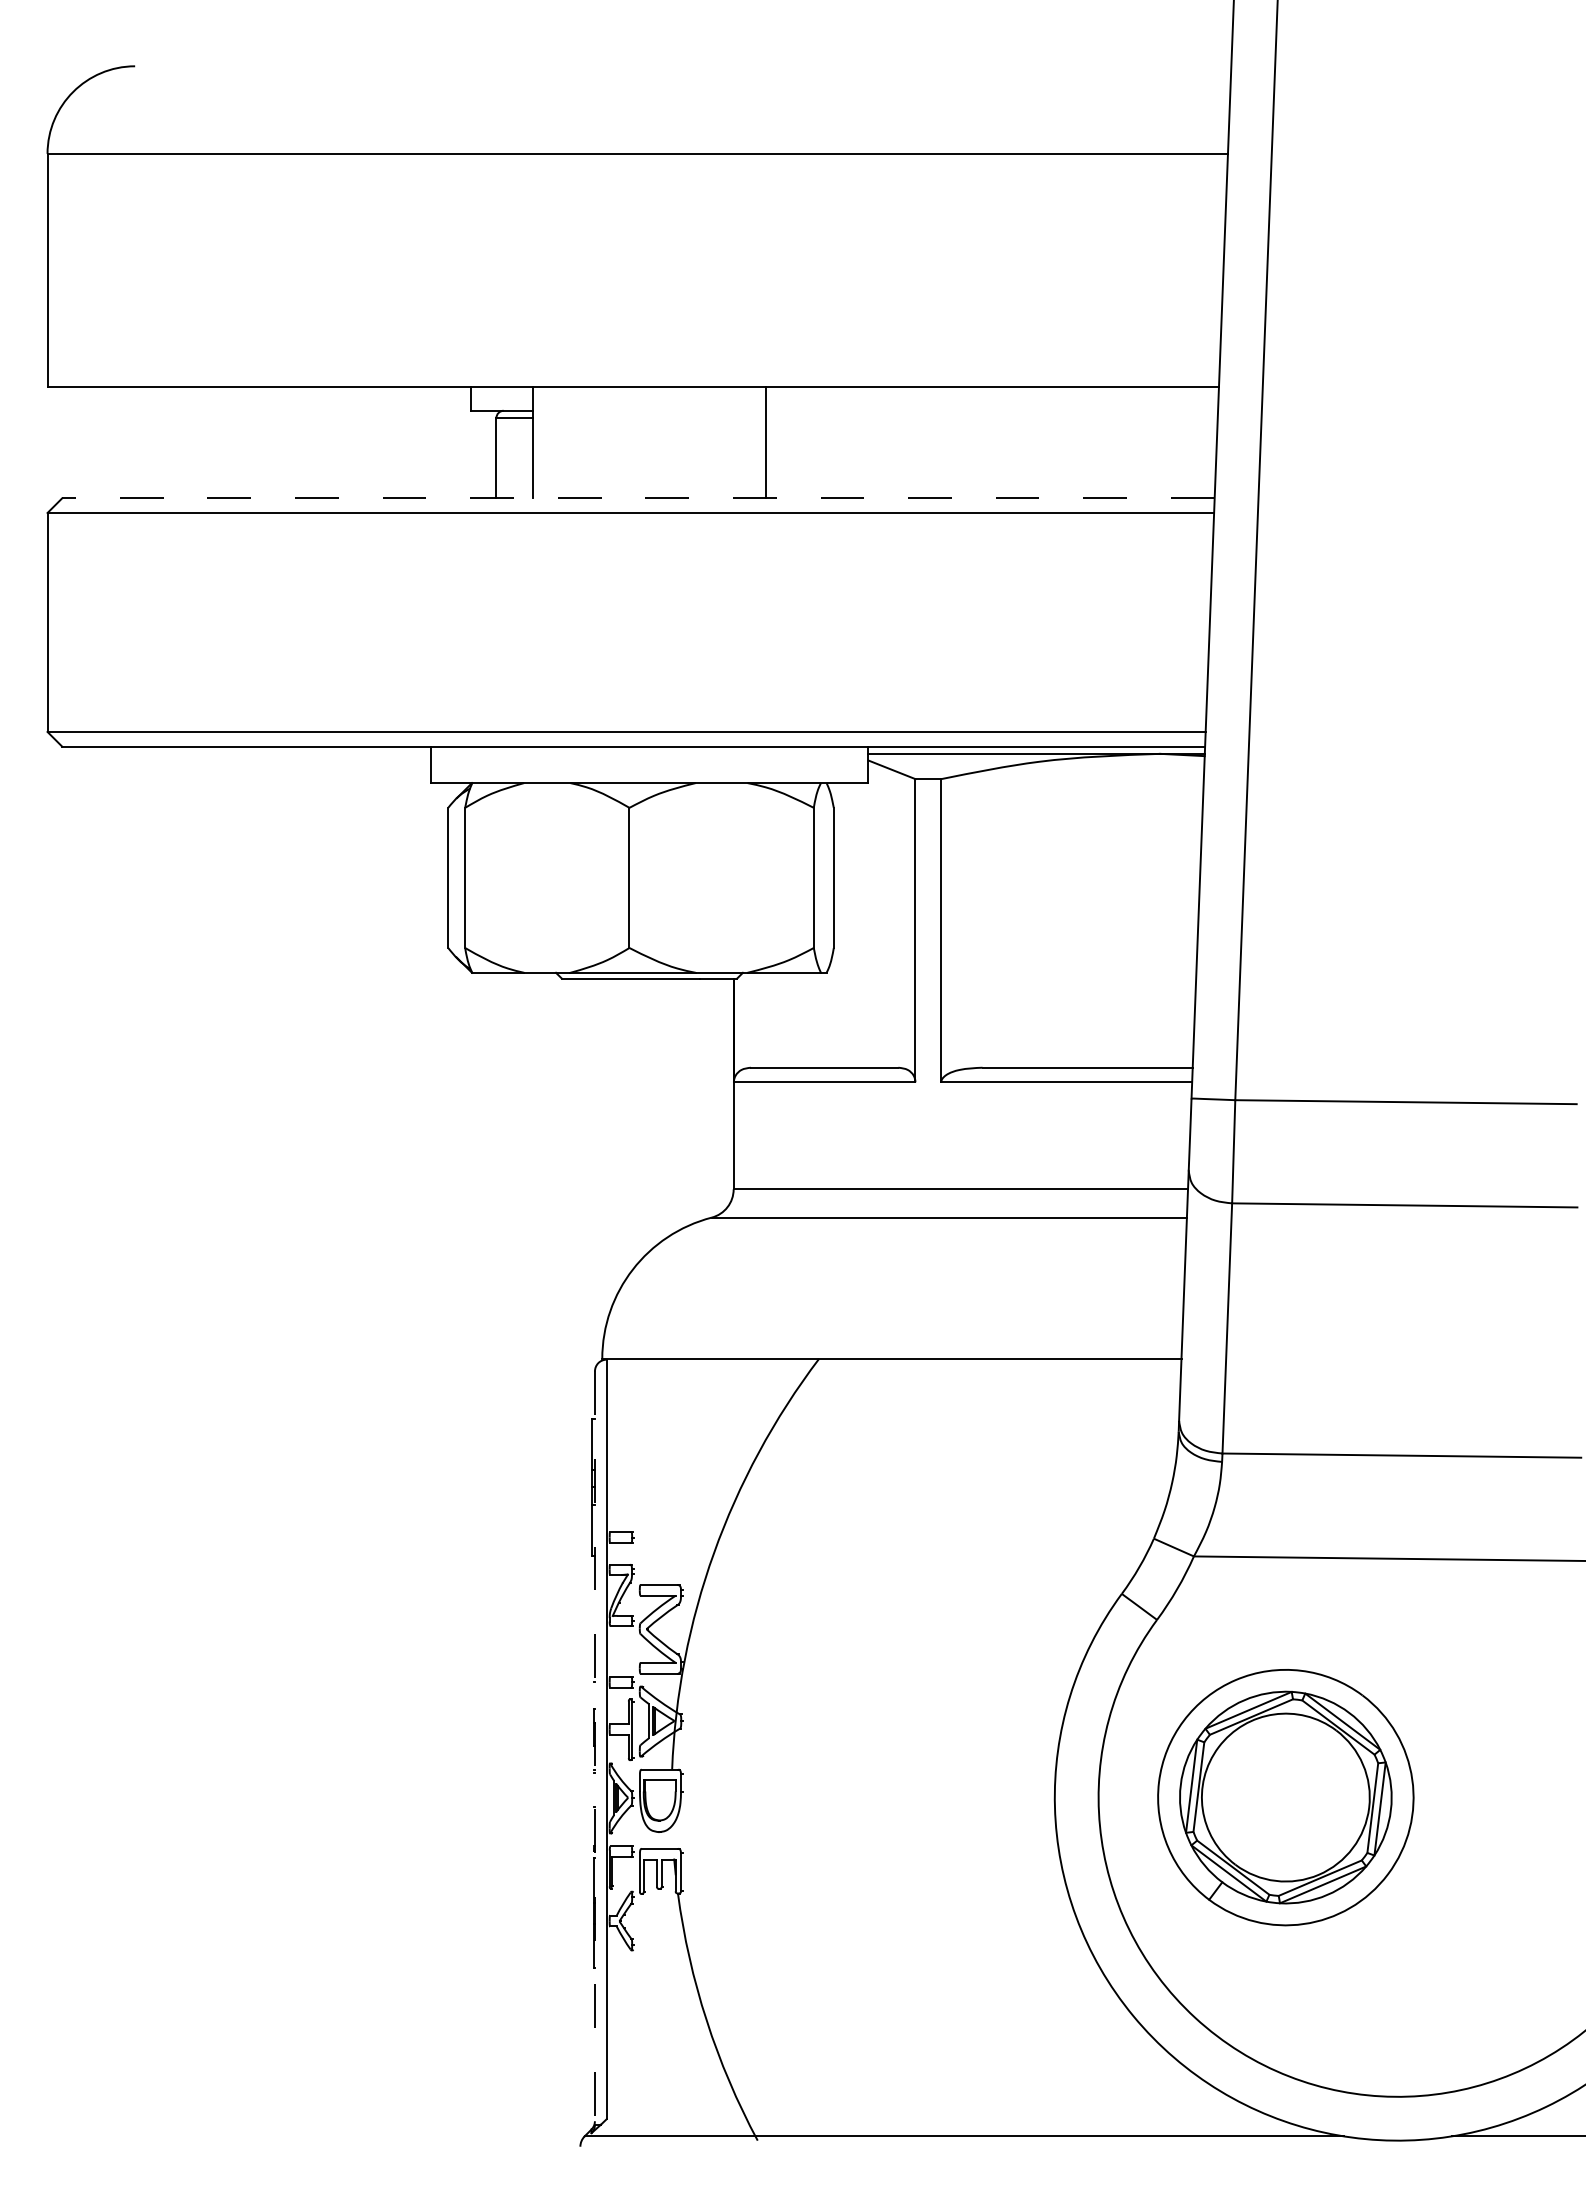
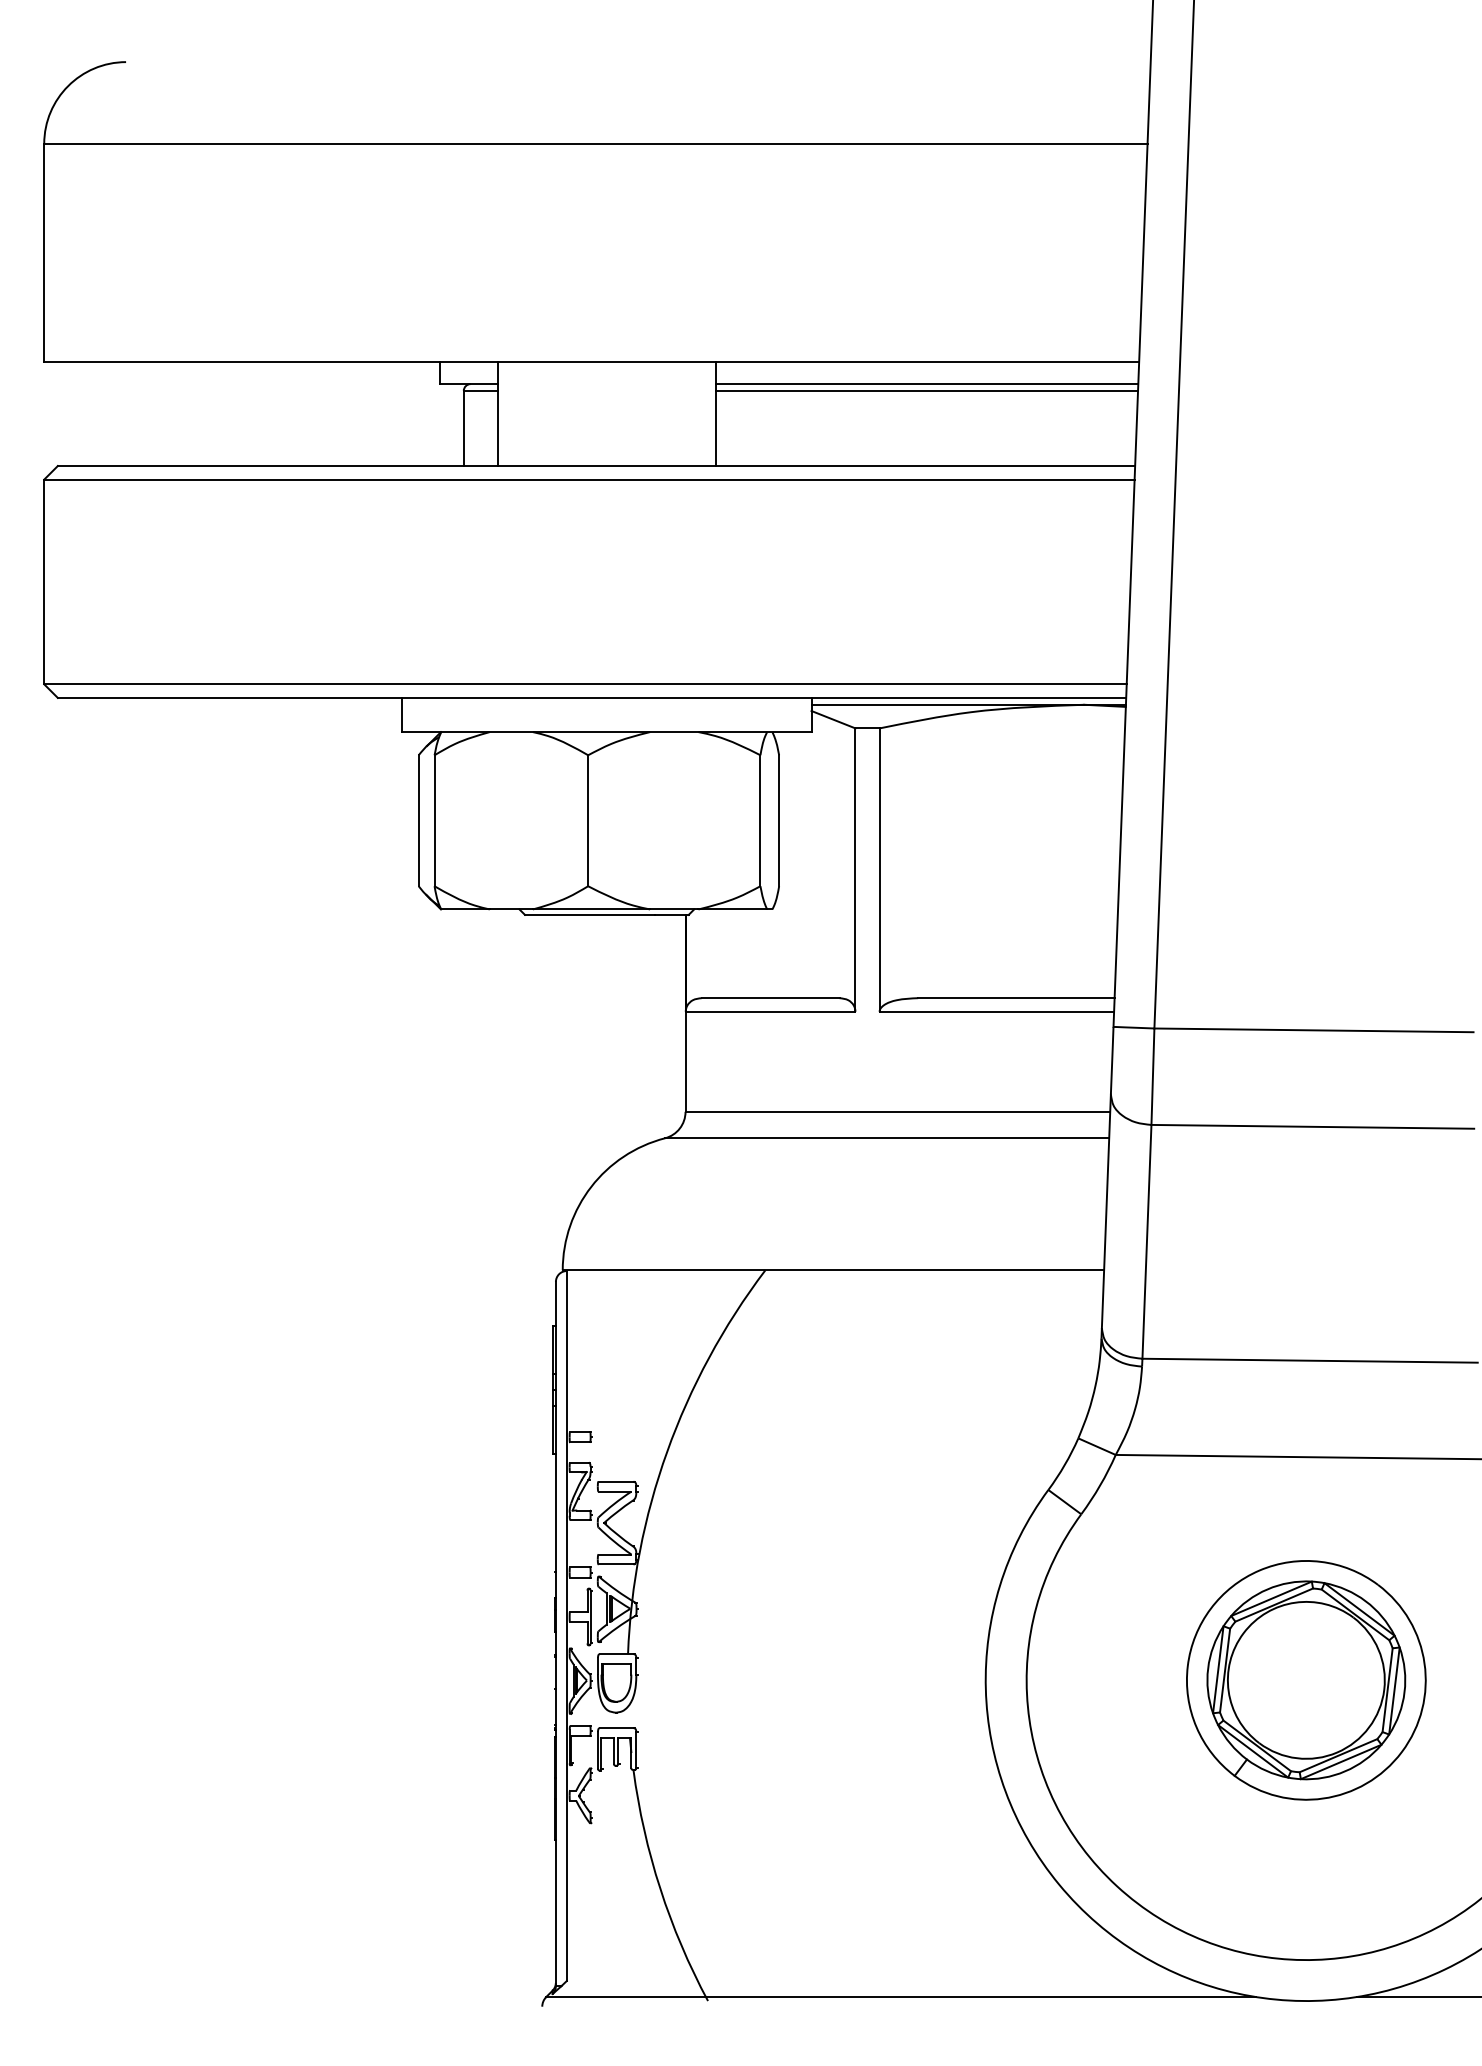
line: (992, 410) -> (927, 383), added
line: (991, 418) -> (926, 391), added
line: (637, 498) -> (595, 466), dashed -> solid
line: (594, 1748) -> (555, 1634), dashed -> solid
part: (1285, 1797) -> (1306, 1680), moved

